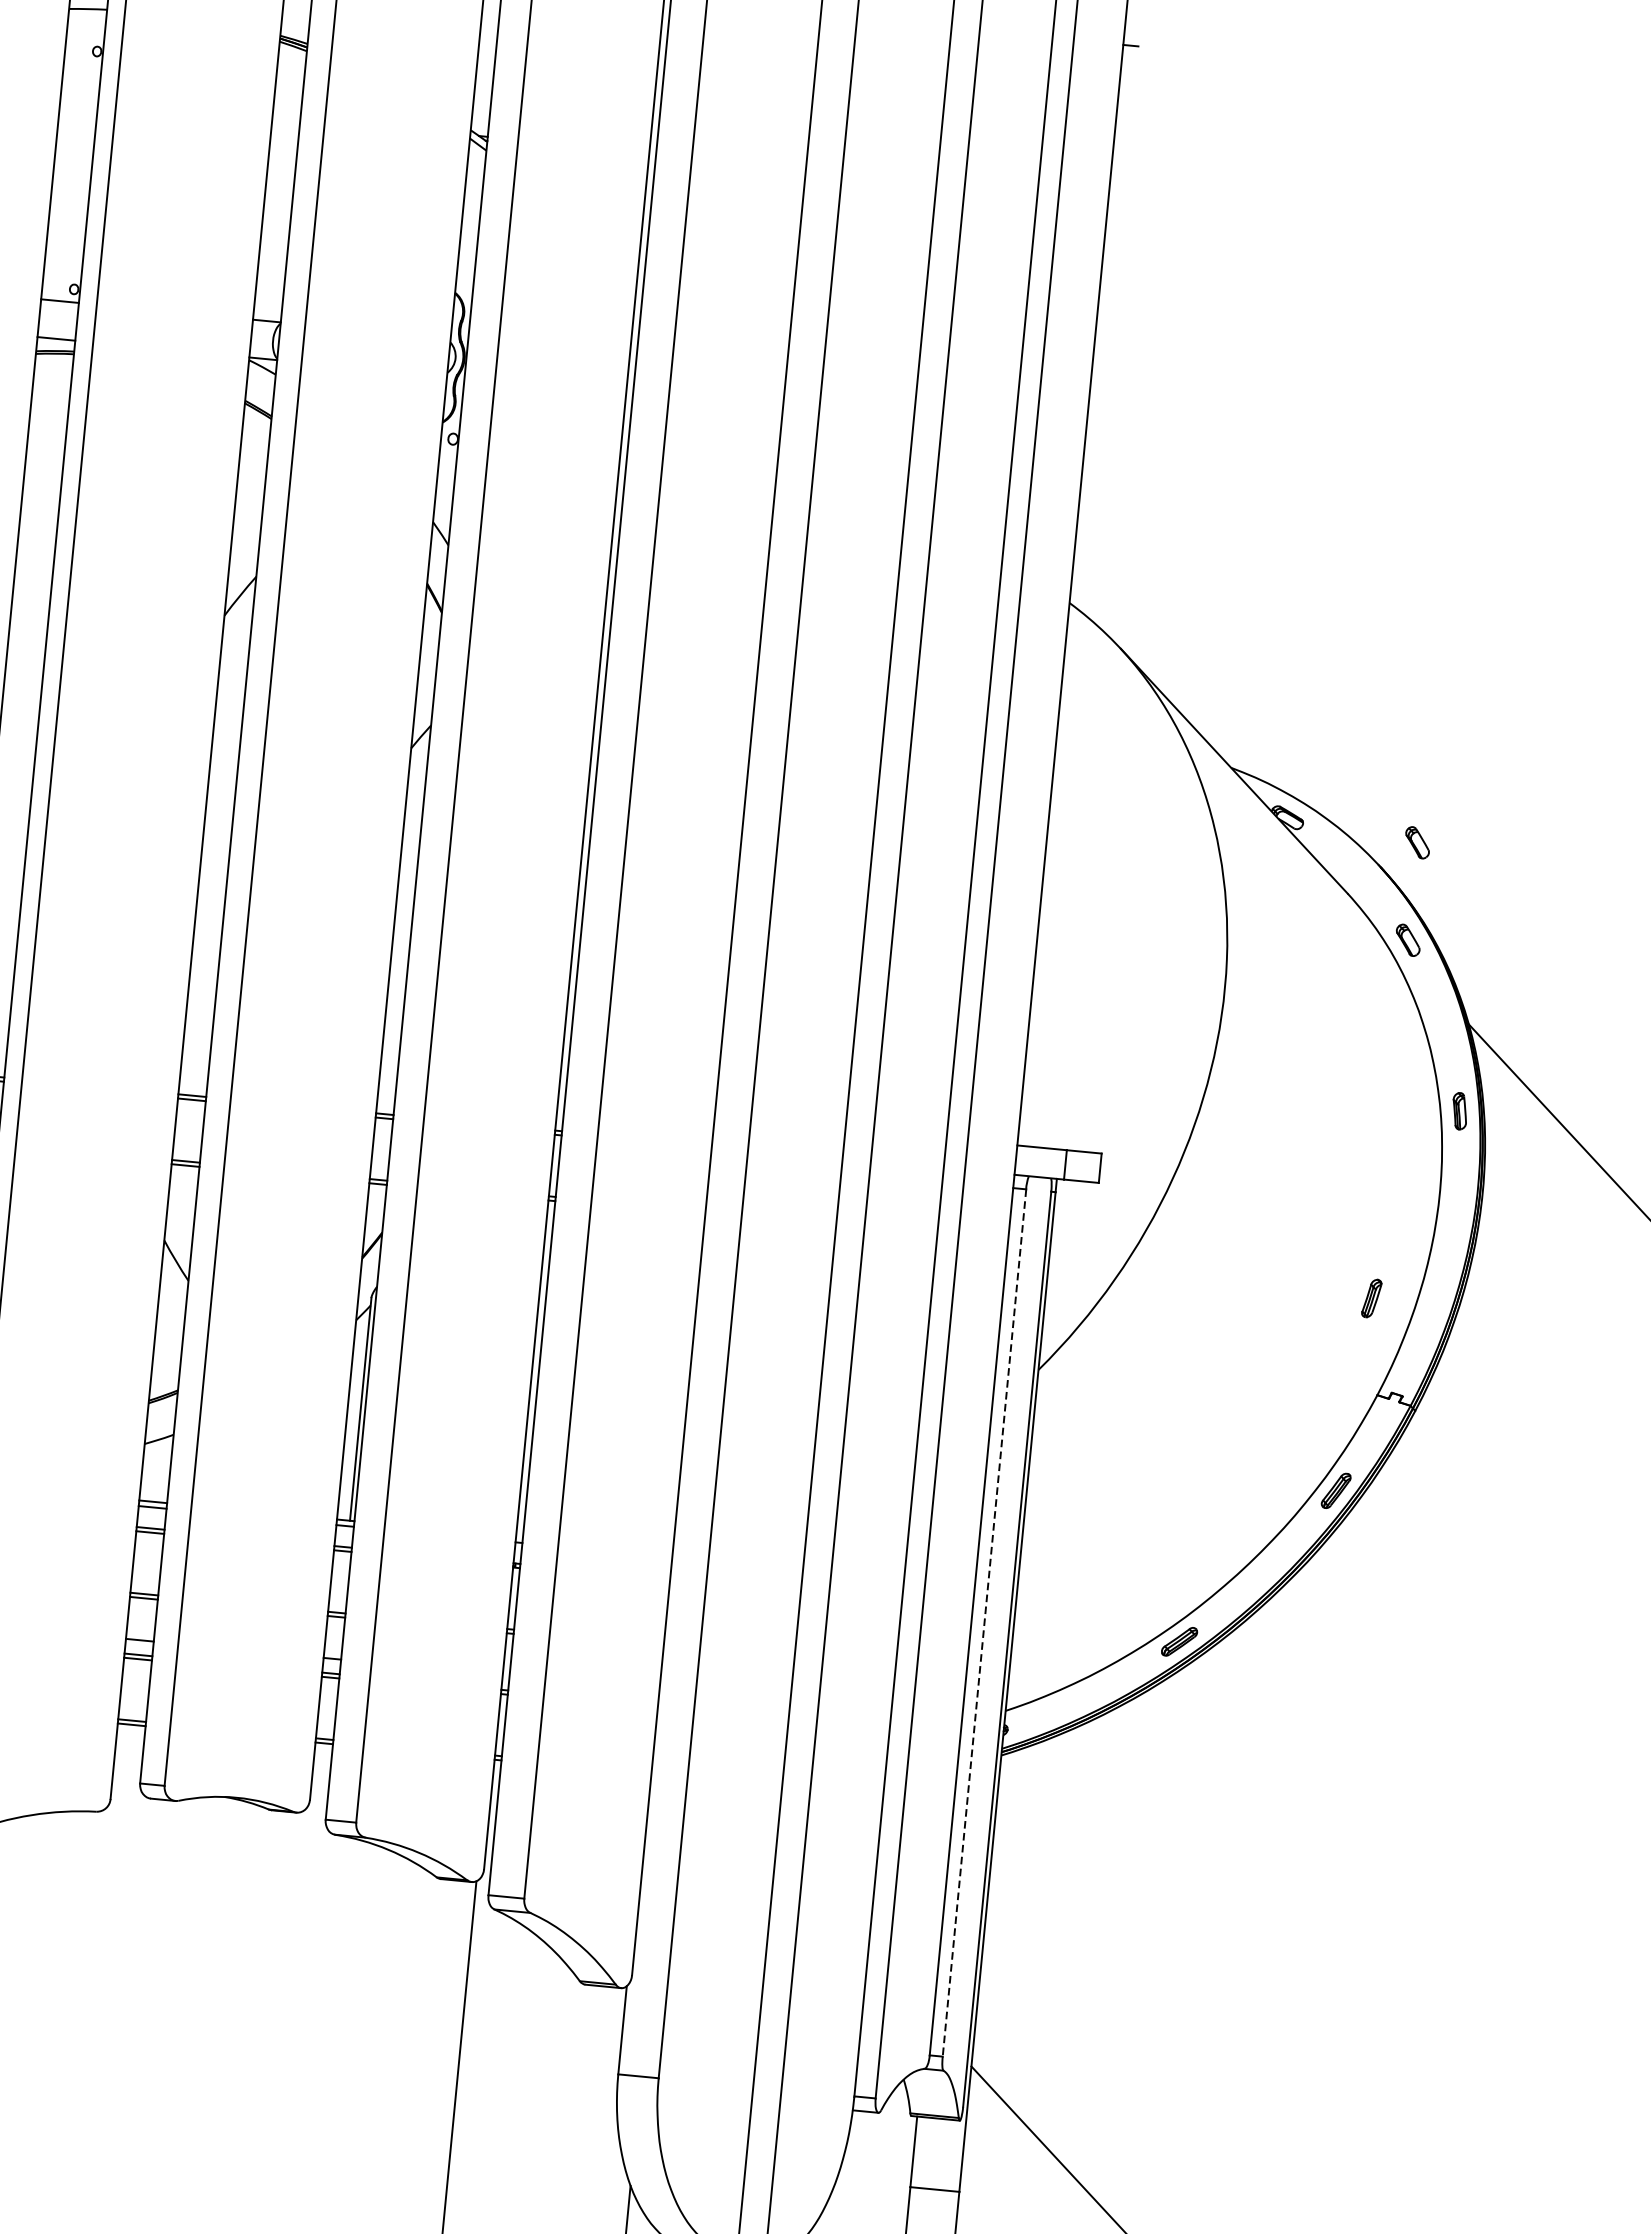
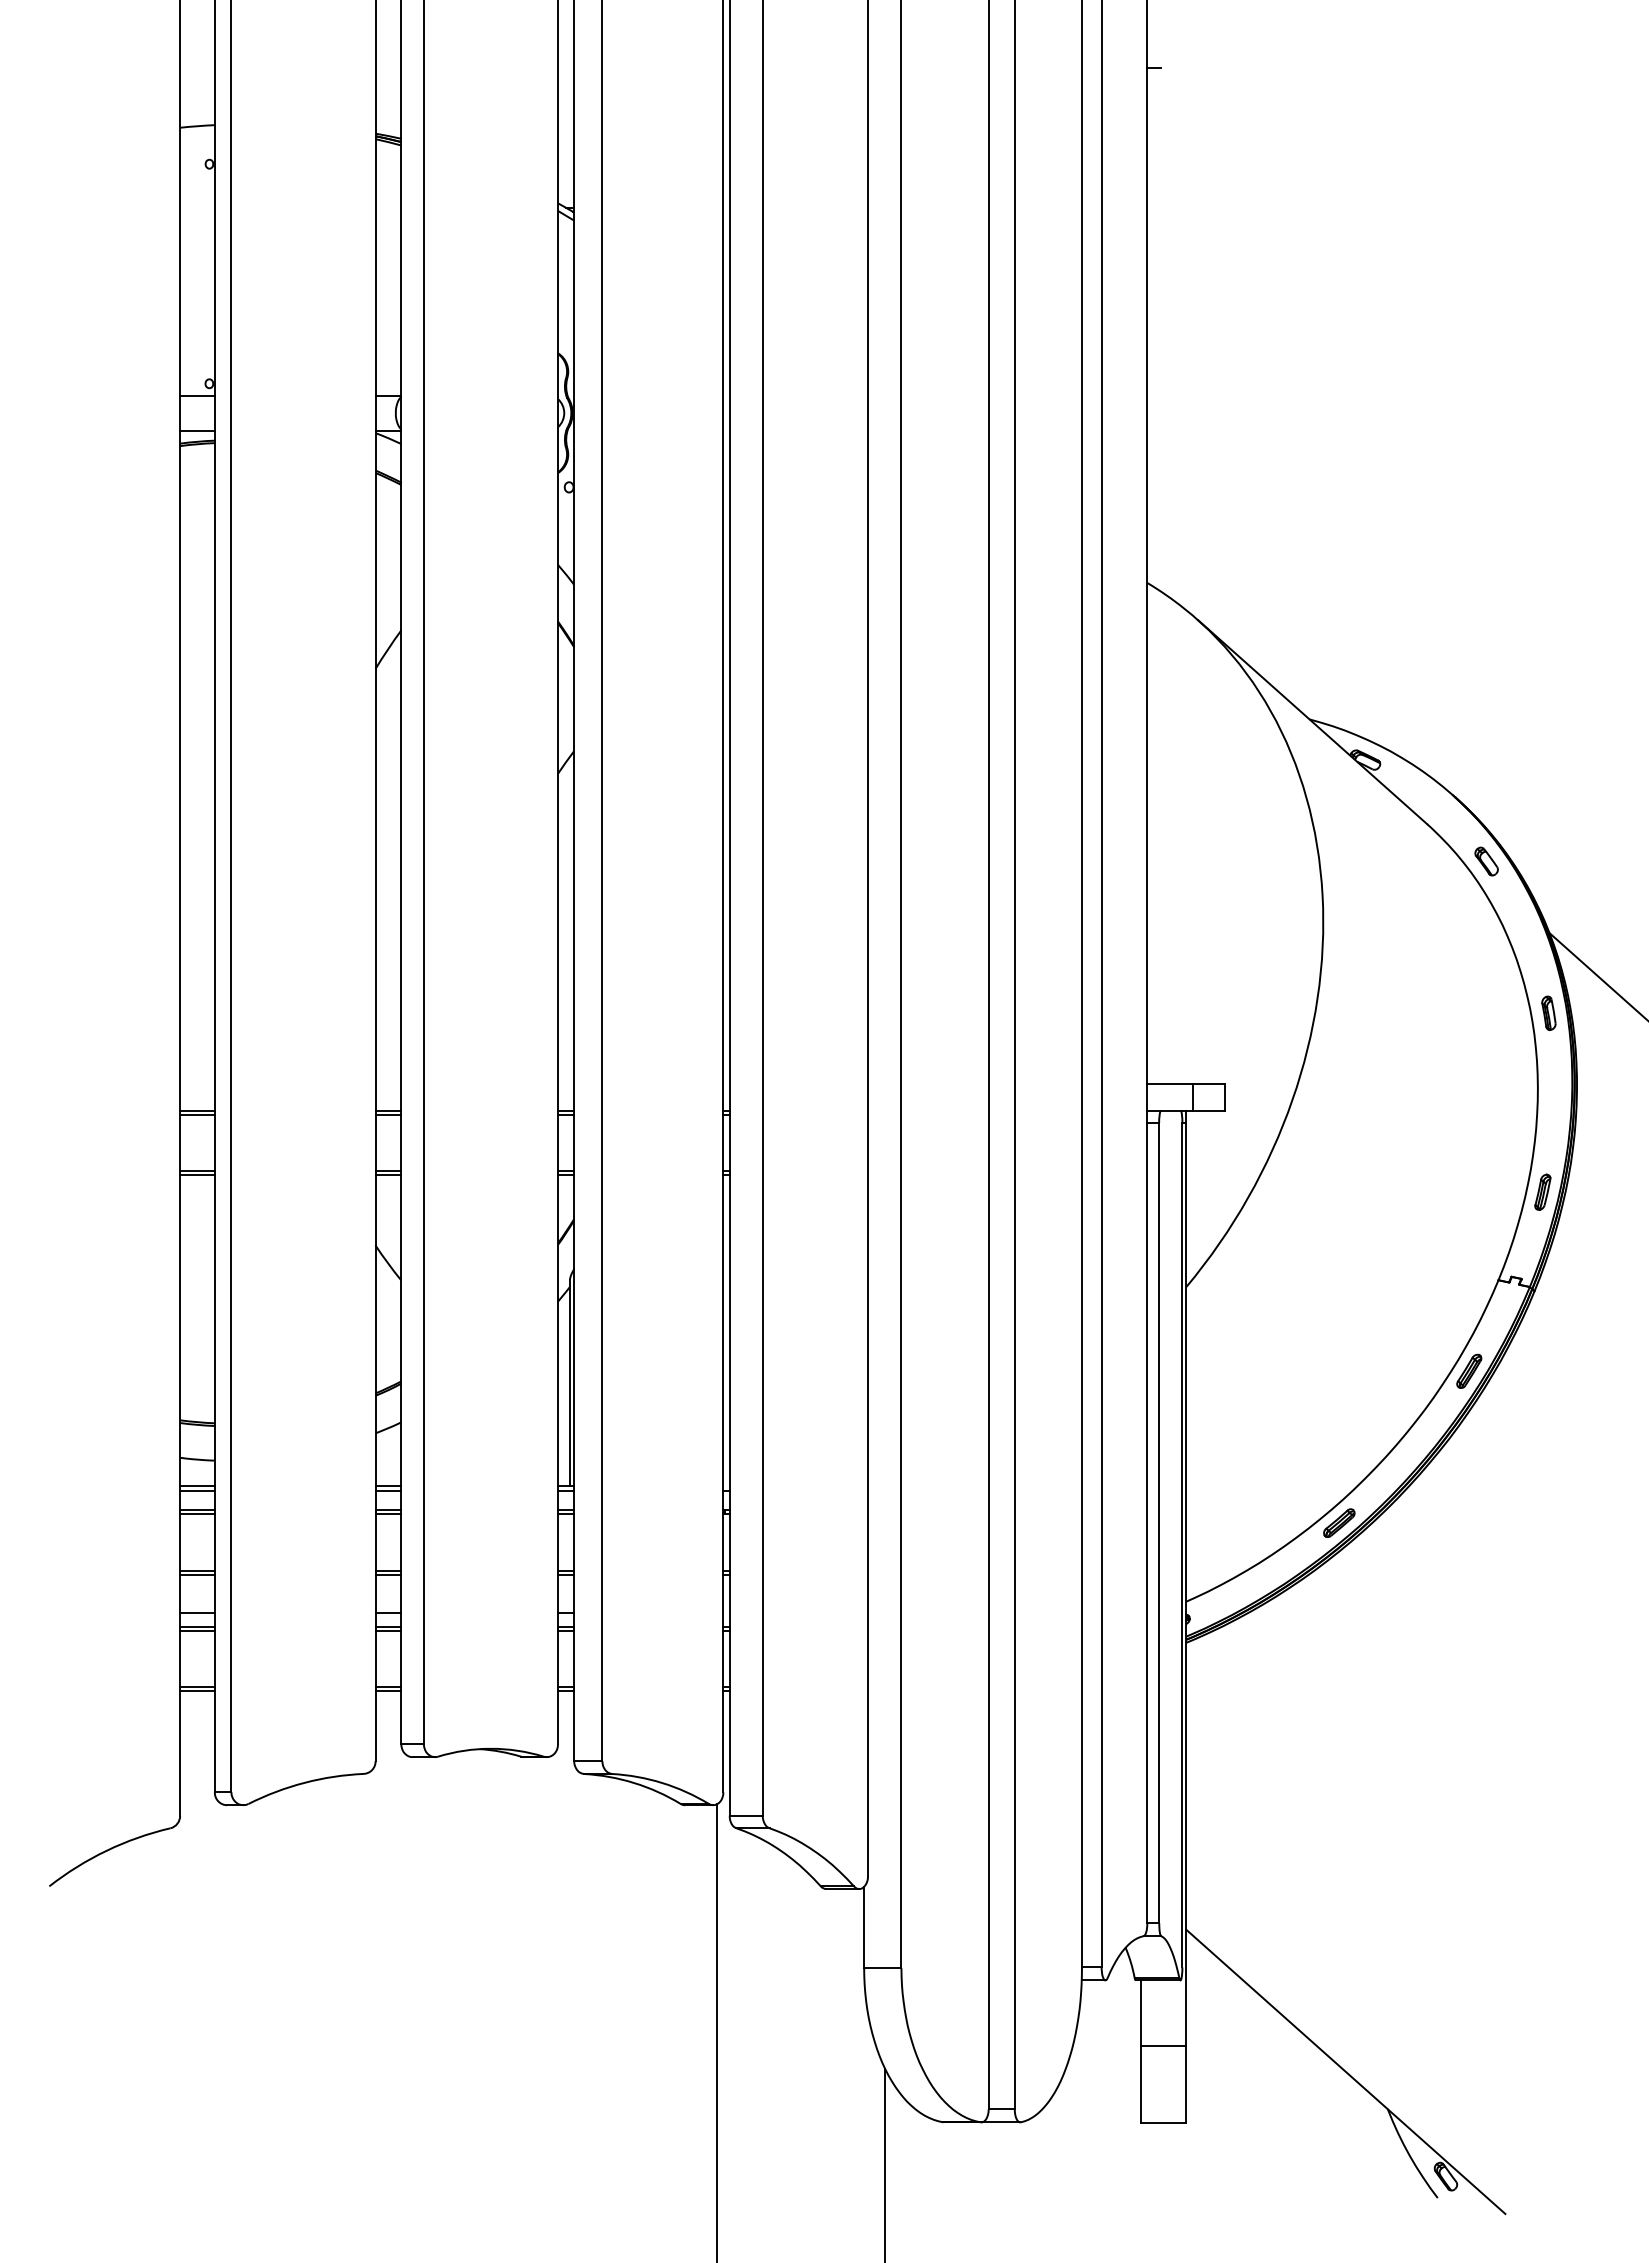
part: (1417, 842) -> (1486, 771), removed
part: (1371, 1297) -> (1542, 1191), moved
line: (984, 1623) -> (1159, 1523), dashed -> solid

